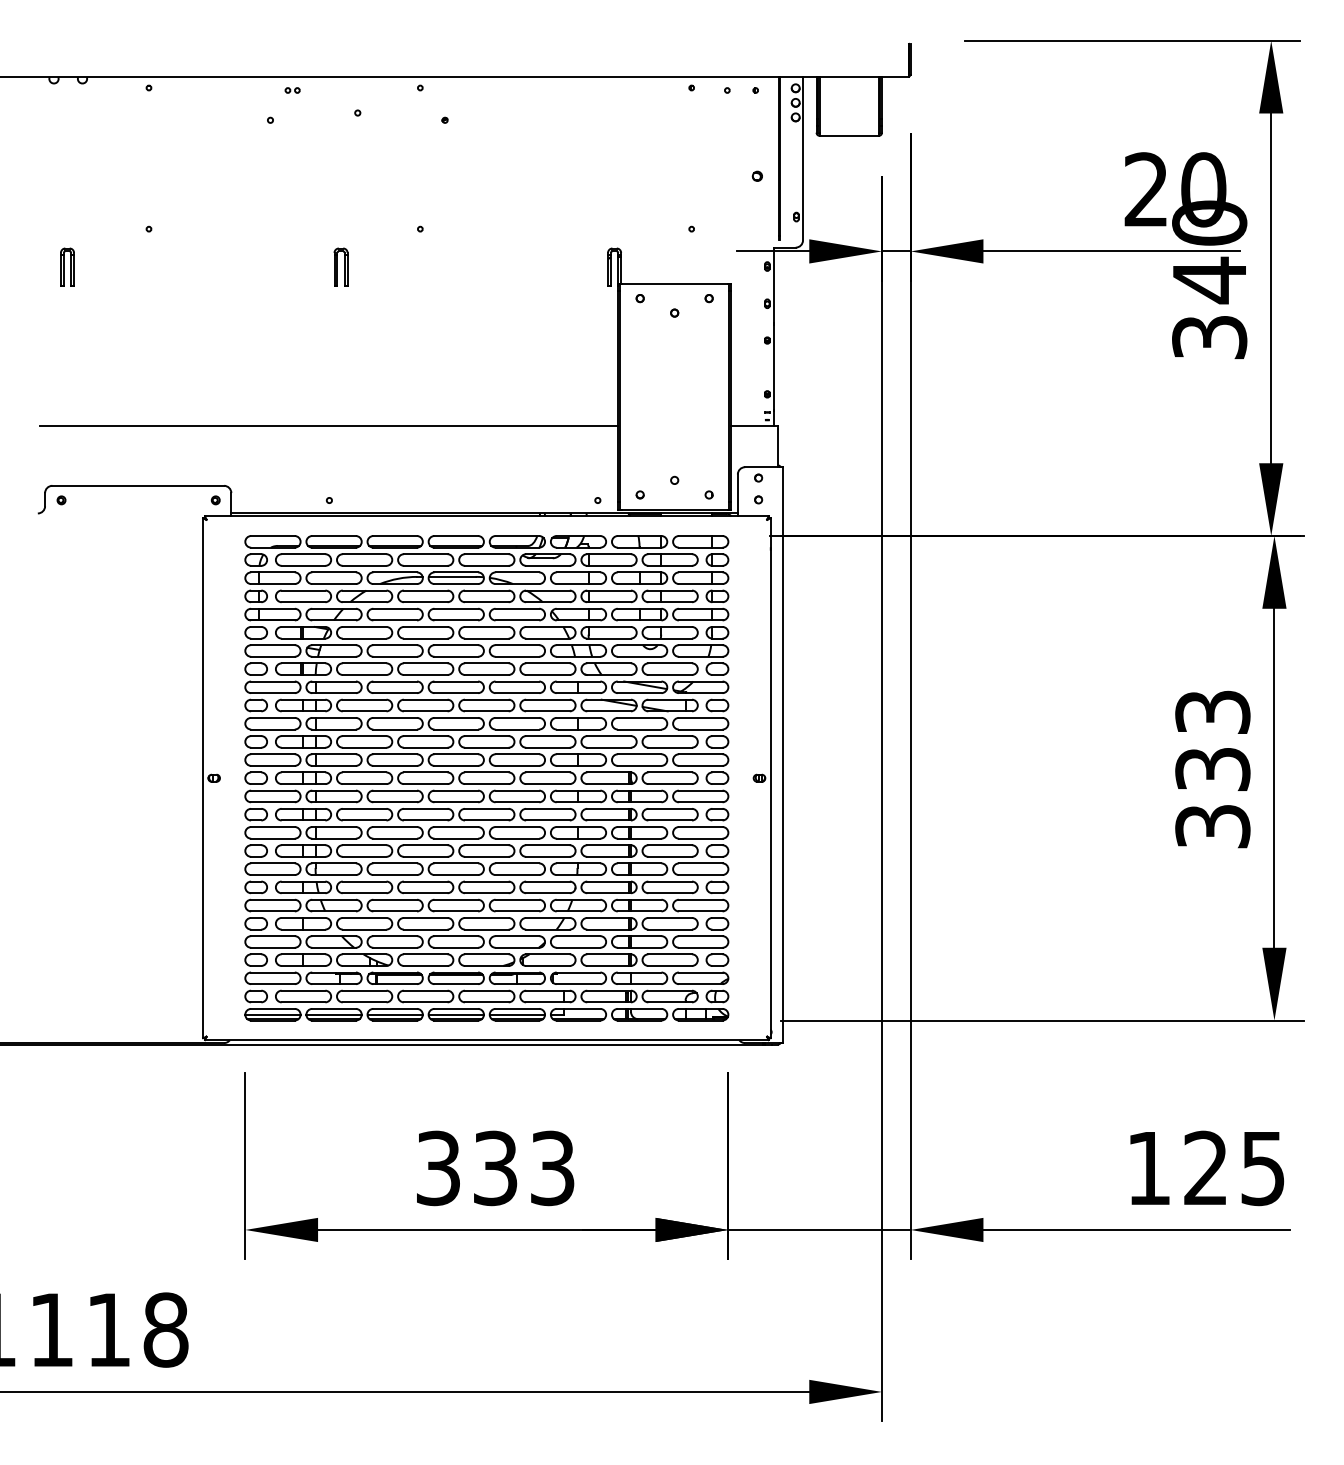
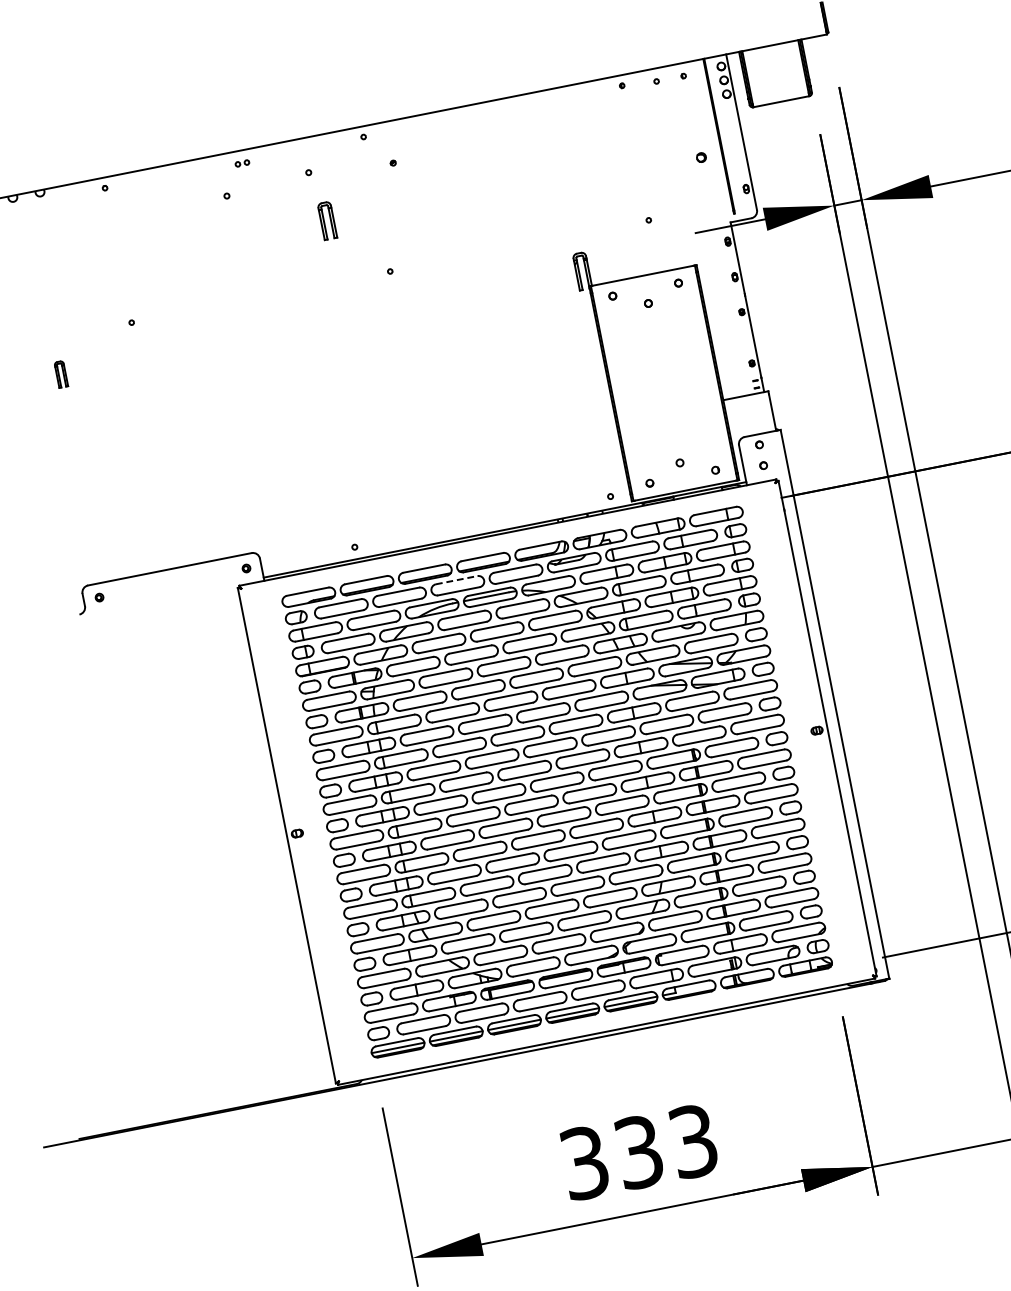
part: (67, 266) -> (61, 373), size x0.7
part: (340, 266) -> (326, 220), moved
line: (329, 425) -> (340, 475), removed
line: (425, 554) -> (456, 580), solid -> dashed

